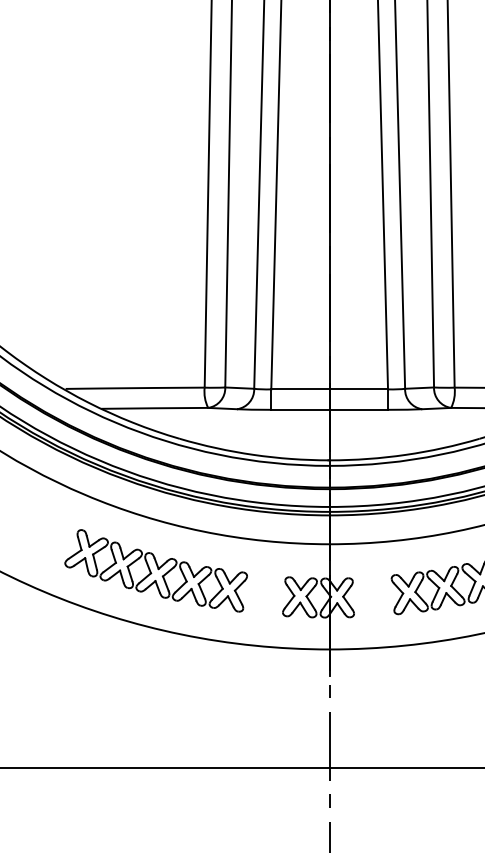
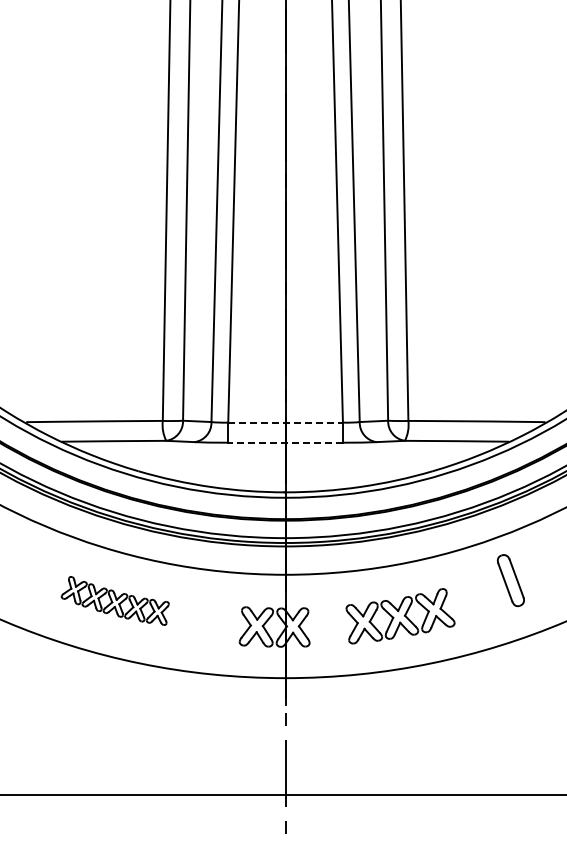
line: (330, 389) -> (286, 422), solid -> dashed
line: (329, 409) -> (285, 442), solid -> dashed
part: (156, 570) -> (115, 600), size x0.6

